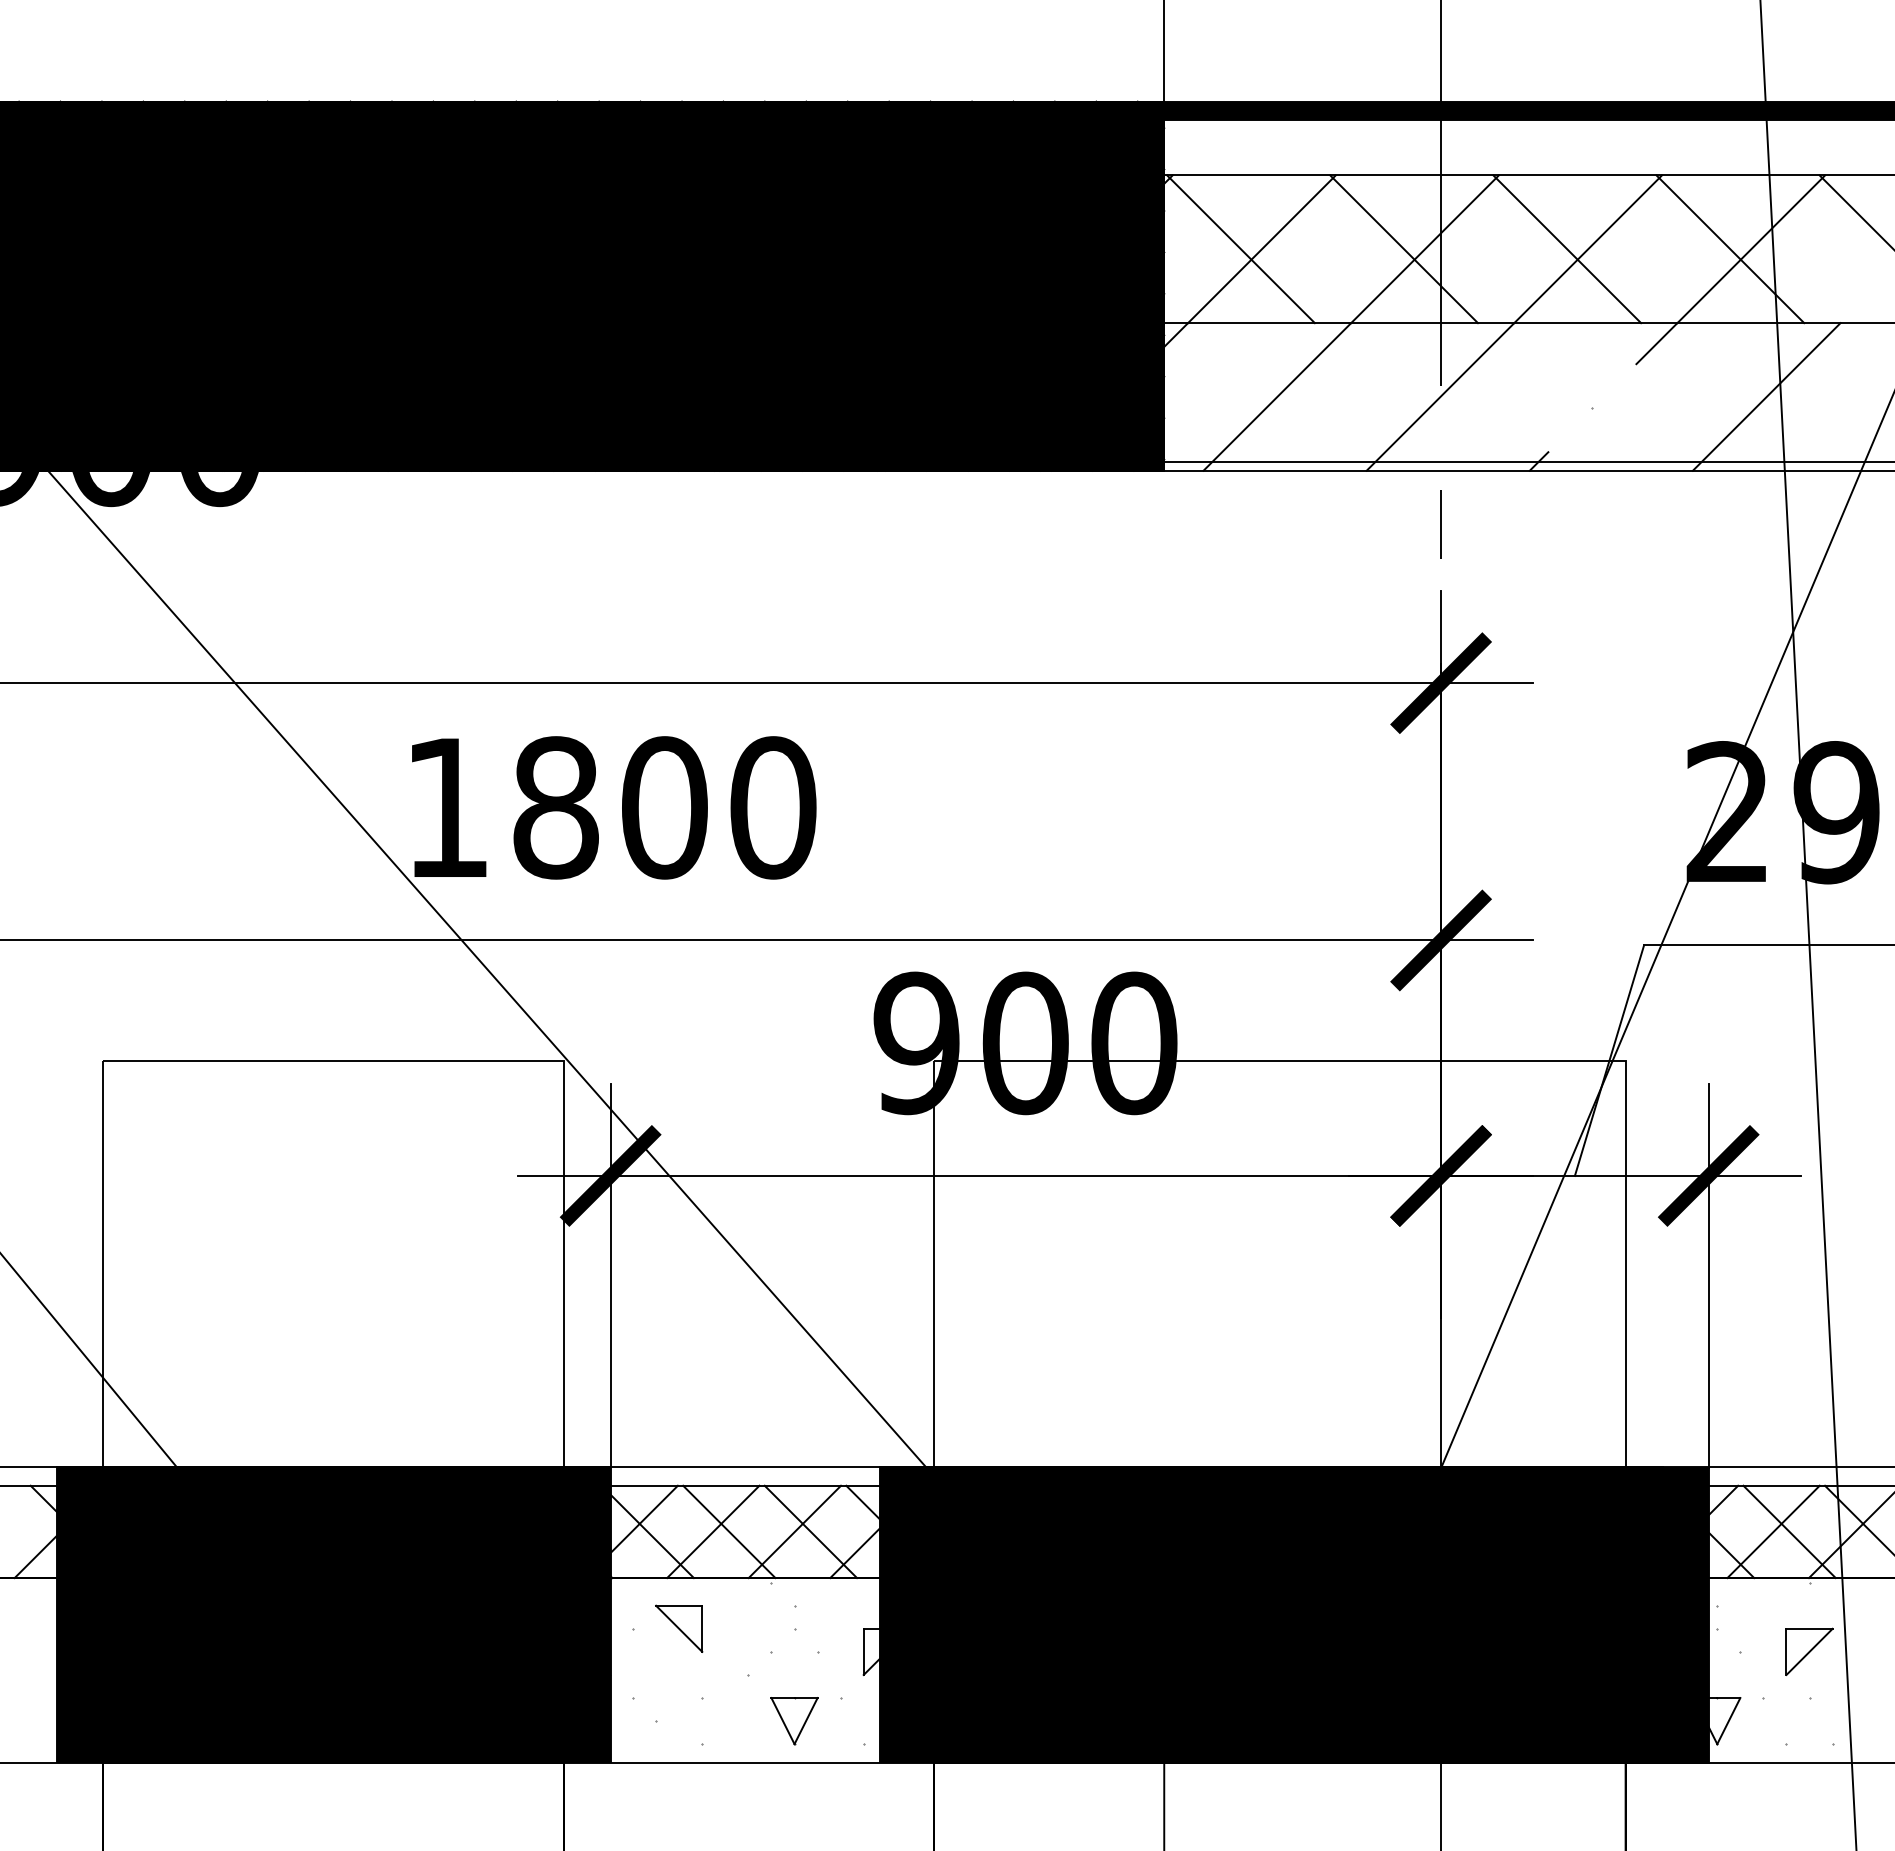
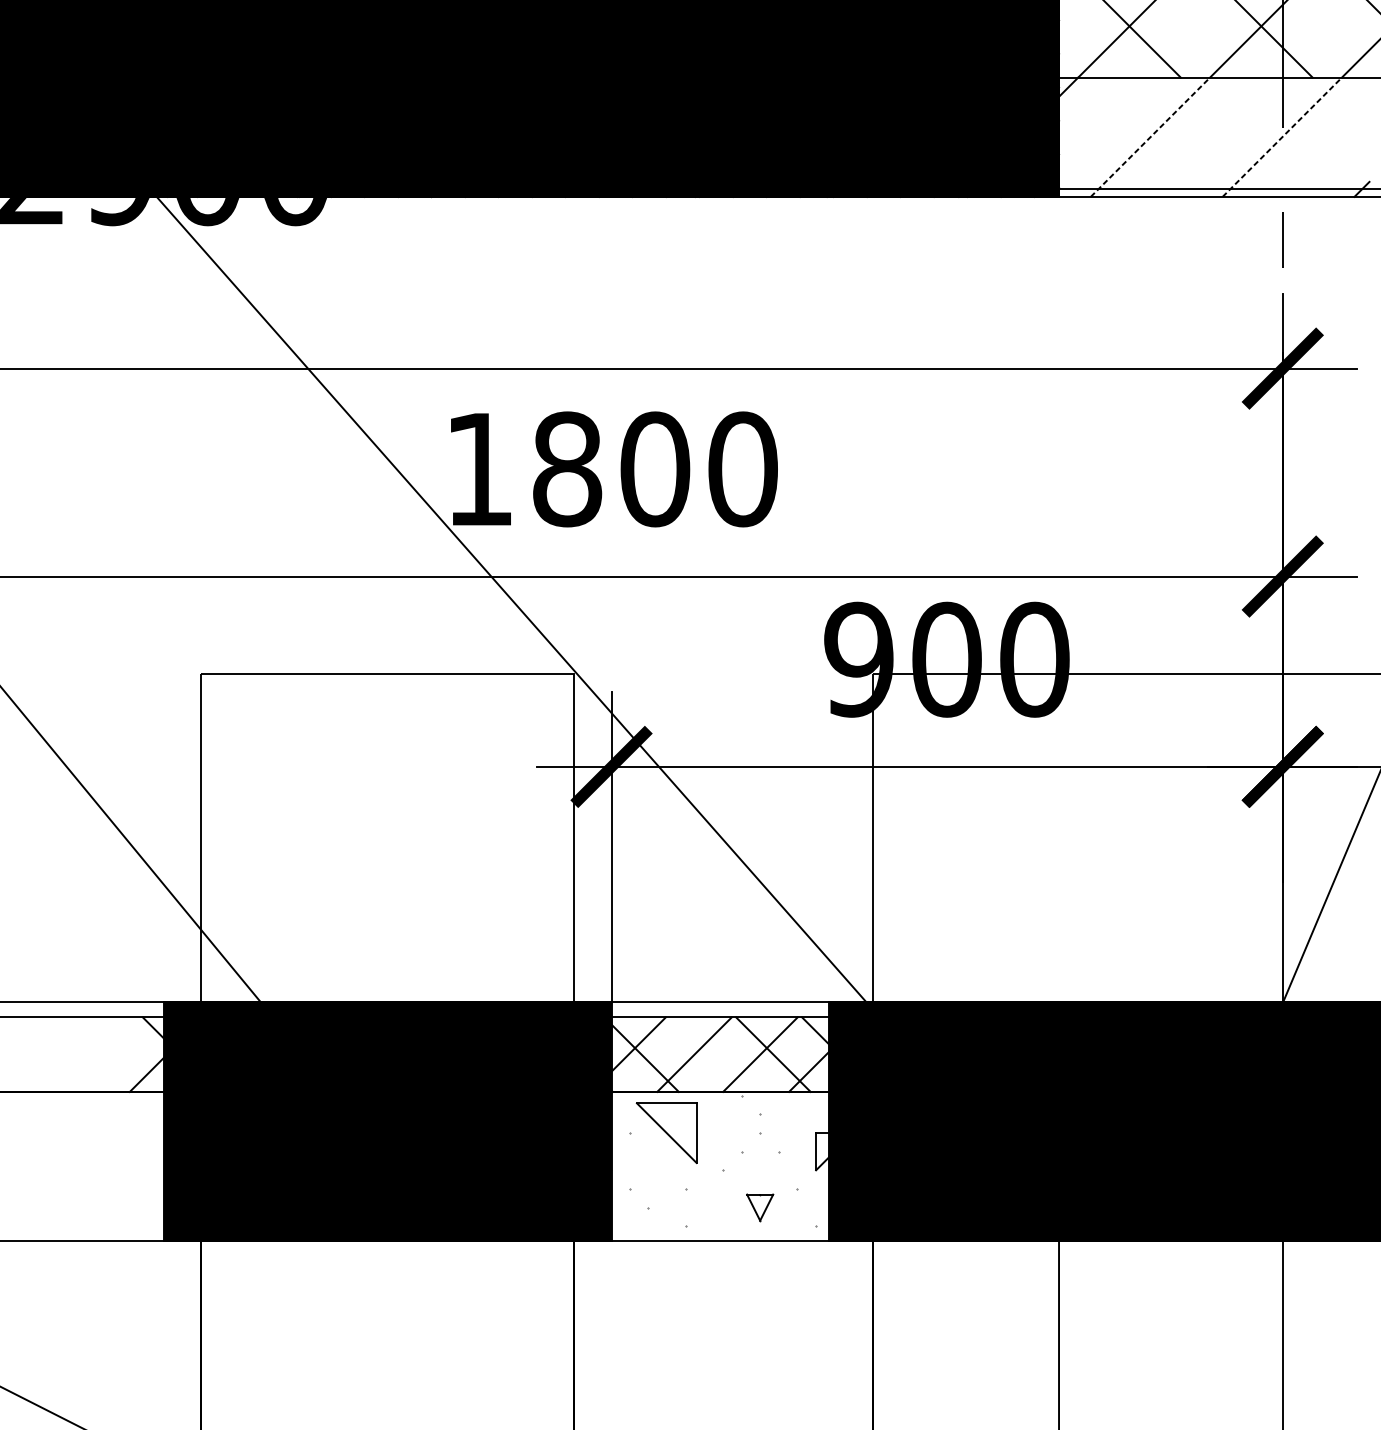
line: (1277, 396) -> (1150, 136), solid -> dashed
line: (1440, 396) -> (1282, 136), solid -> dashed
line: (729, 1531) -> (707, 1054), removed
part: (679, 1628) -> (667, 1132), size x1.6
part: (794, 1721) -> (760, 1207), size x0.7

